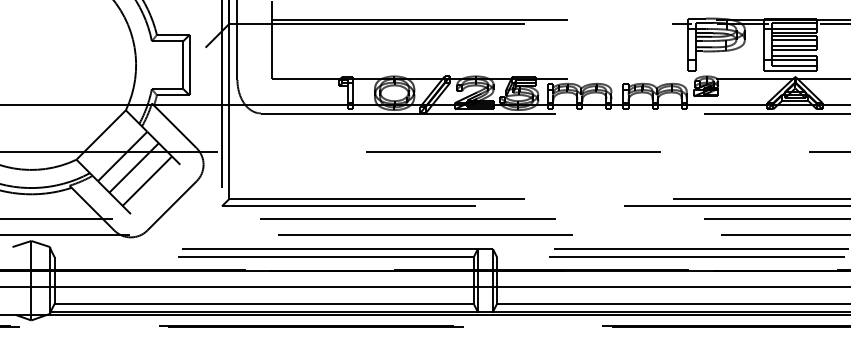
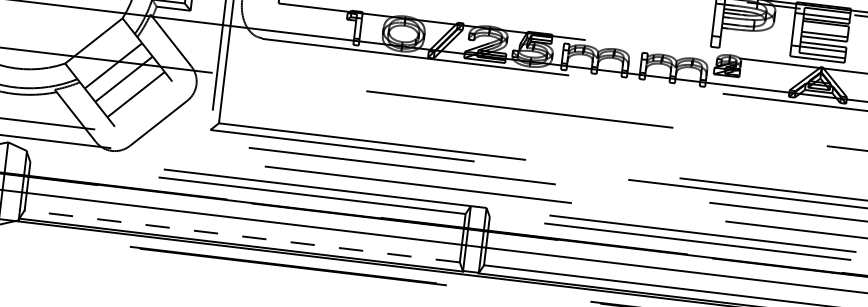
line: (794, 39) -> (825, 27), removed
line: (264, 303) -> (242, 236), solid -> dashed

